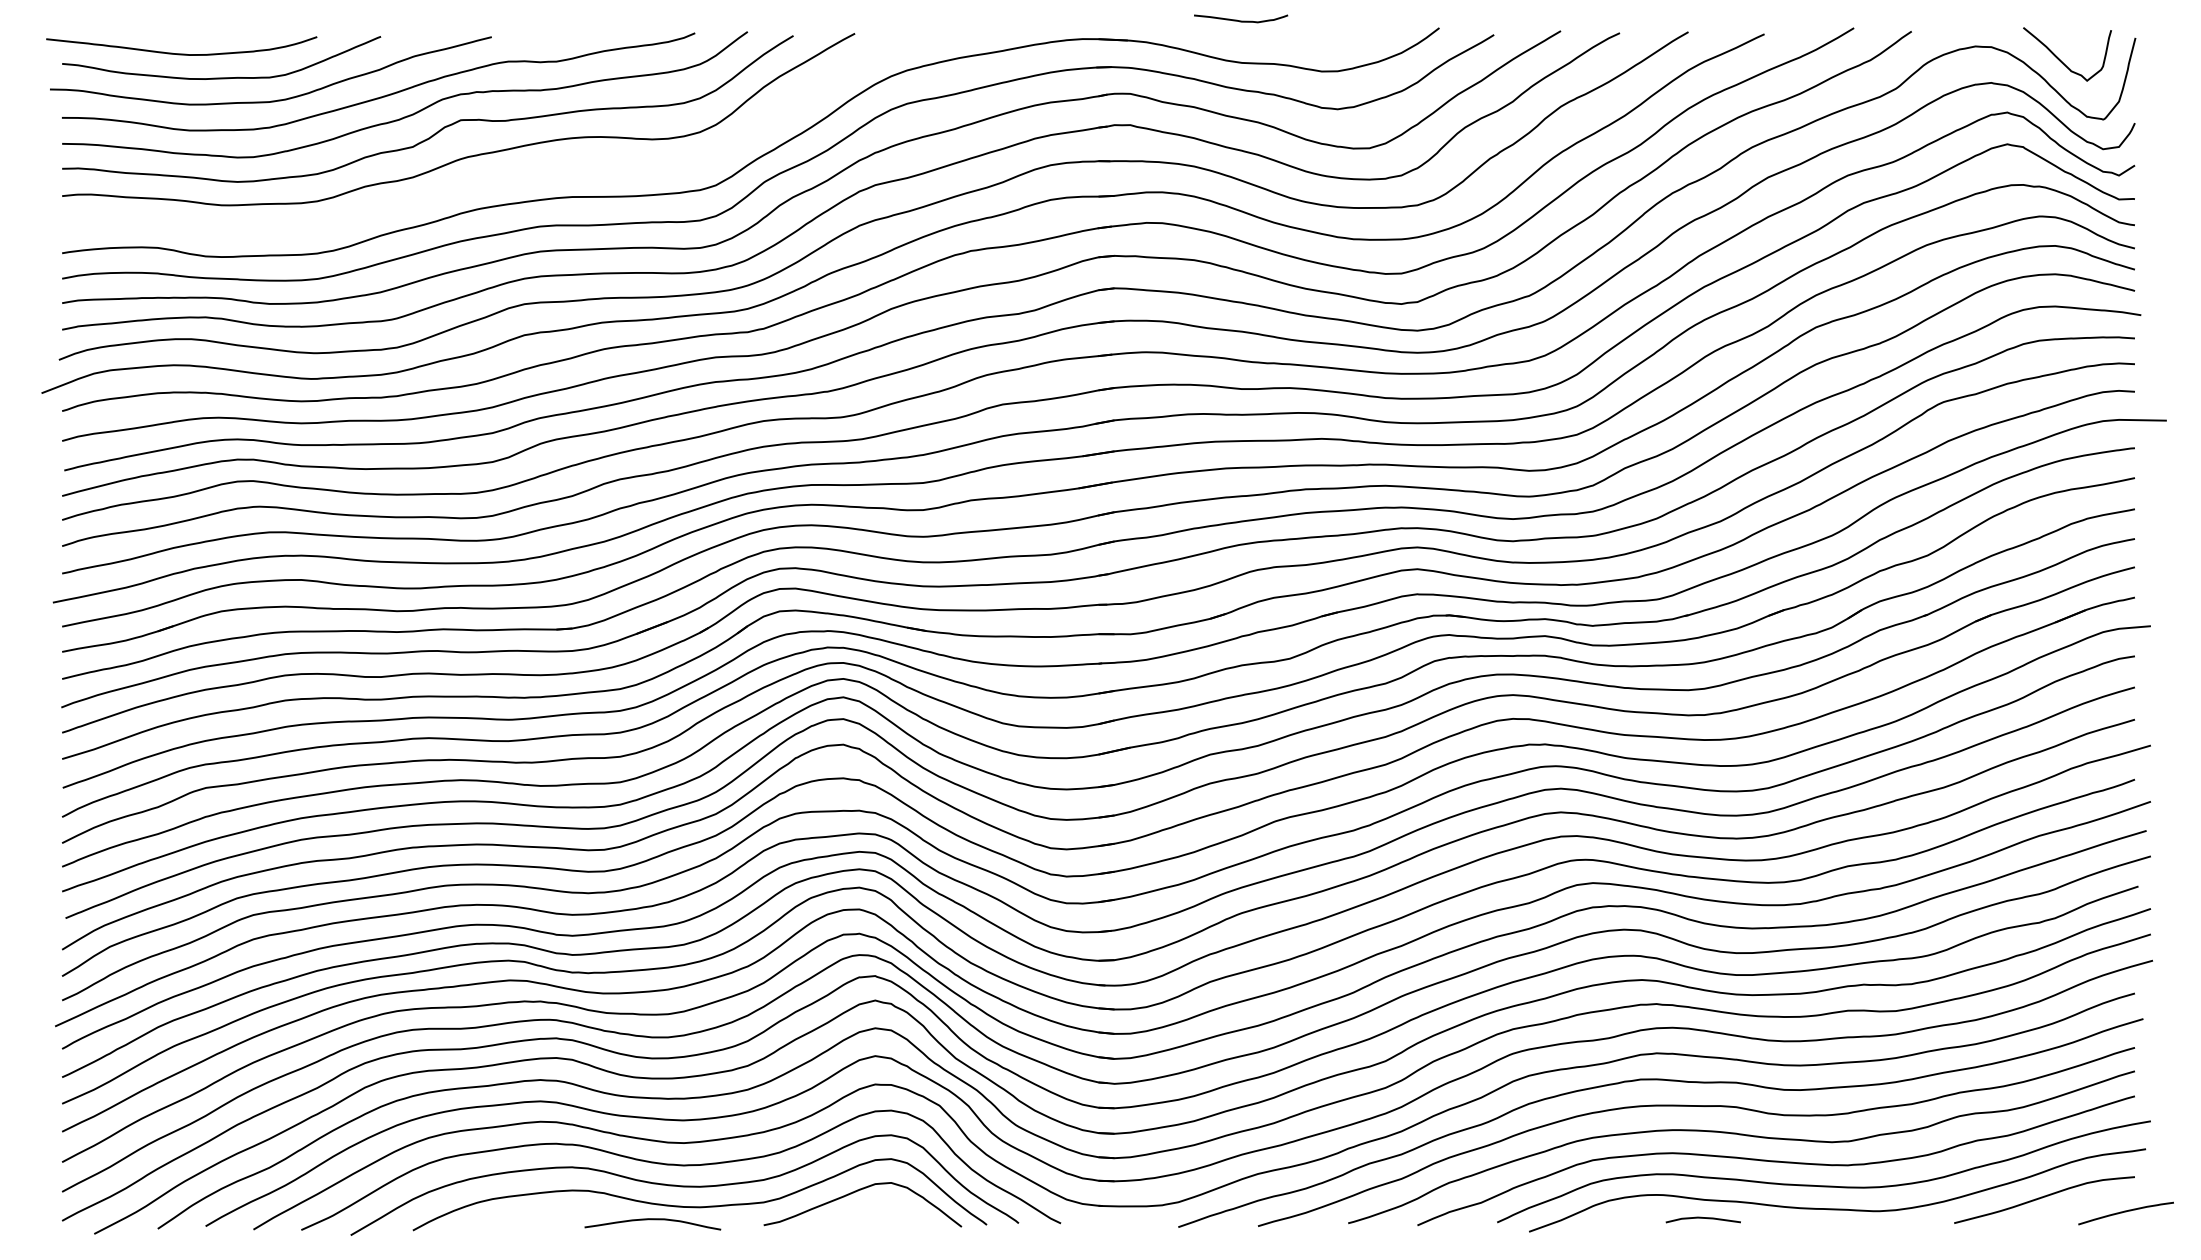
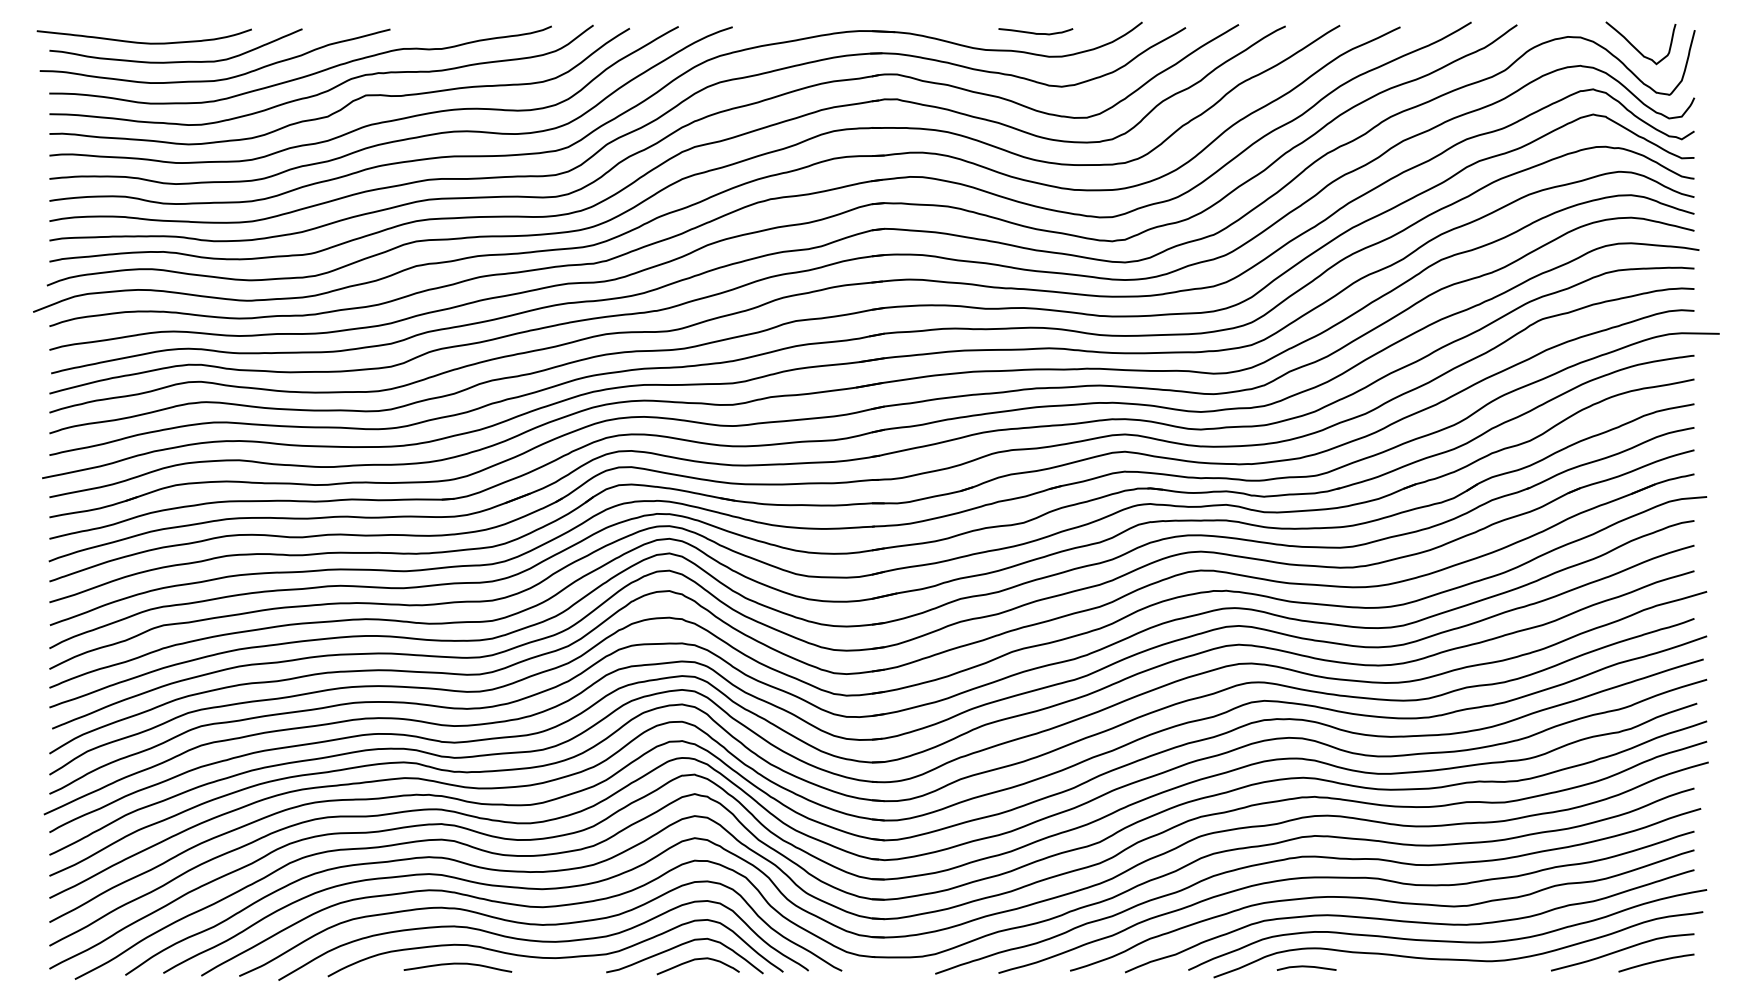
curve: (1241, 20) -> (1036, 32), moved
curve: (500, 176) -> (397, 140), added
curve: (879, 1209) -> (698, 959), added
curve: (2125, 1212) -> (1655, 962), moved
line: (1702, 1218) -> (1306, 967), moved
curve: (652, 1220) -> (457, 964), moved

